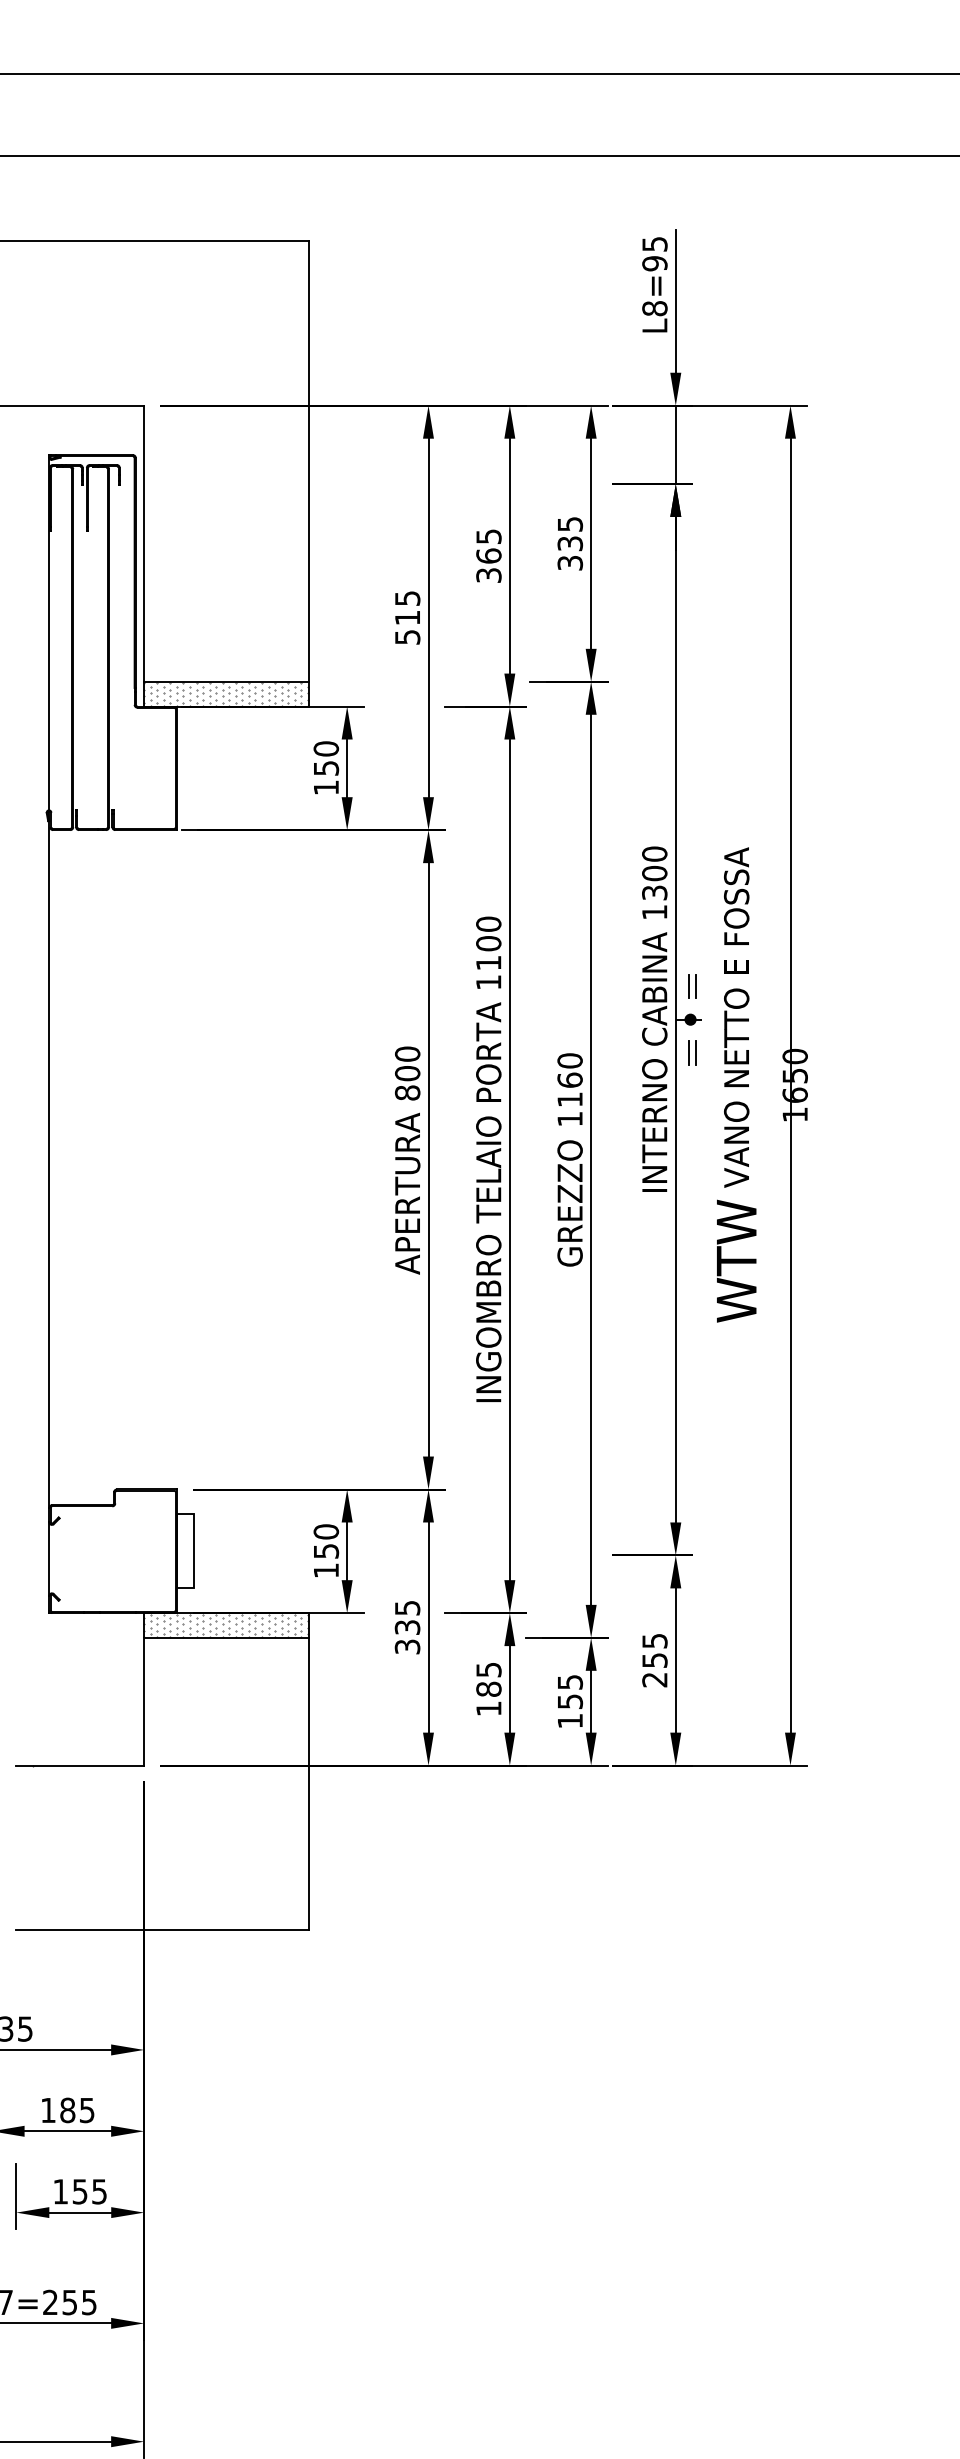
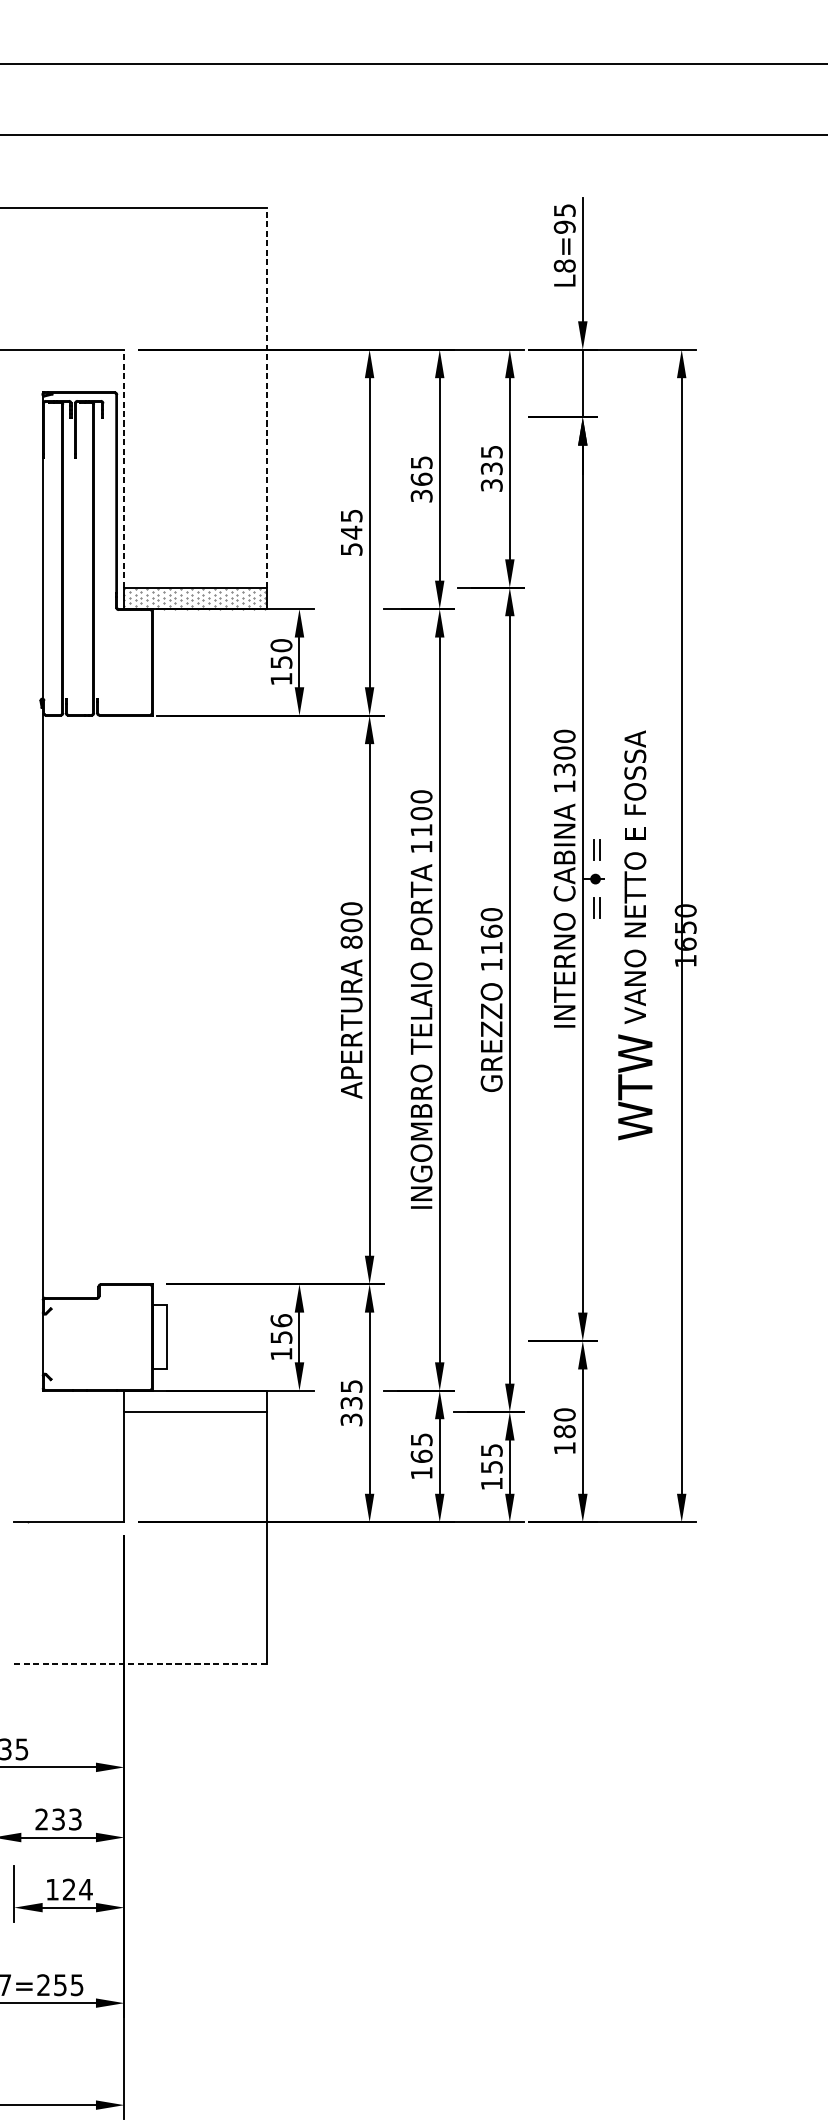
line: (308, 460) -> (266, 396), solid -> dashed
line: (144, 543) -> (124, 468), solid -> dashed
text: (407, 618) -> (351, 533), 515 -> 545
text: (325, 1531) -> (280, 1320), 150 -> 156
hatch: (225, 1625) -> (194, 1401), removed
text: (654, 1660) -> (564, 1431), 255 -> 180
text: (488, 1688) -> (421, 1455), 185 -> 165
line: (163, 1930) -> (141, 1664), solid -> dashed
text: (67, 2110) -> (58, 1819), 185 -> 233
text: (89, 2191) -> (77, 1889), 155 -> 124

